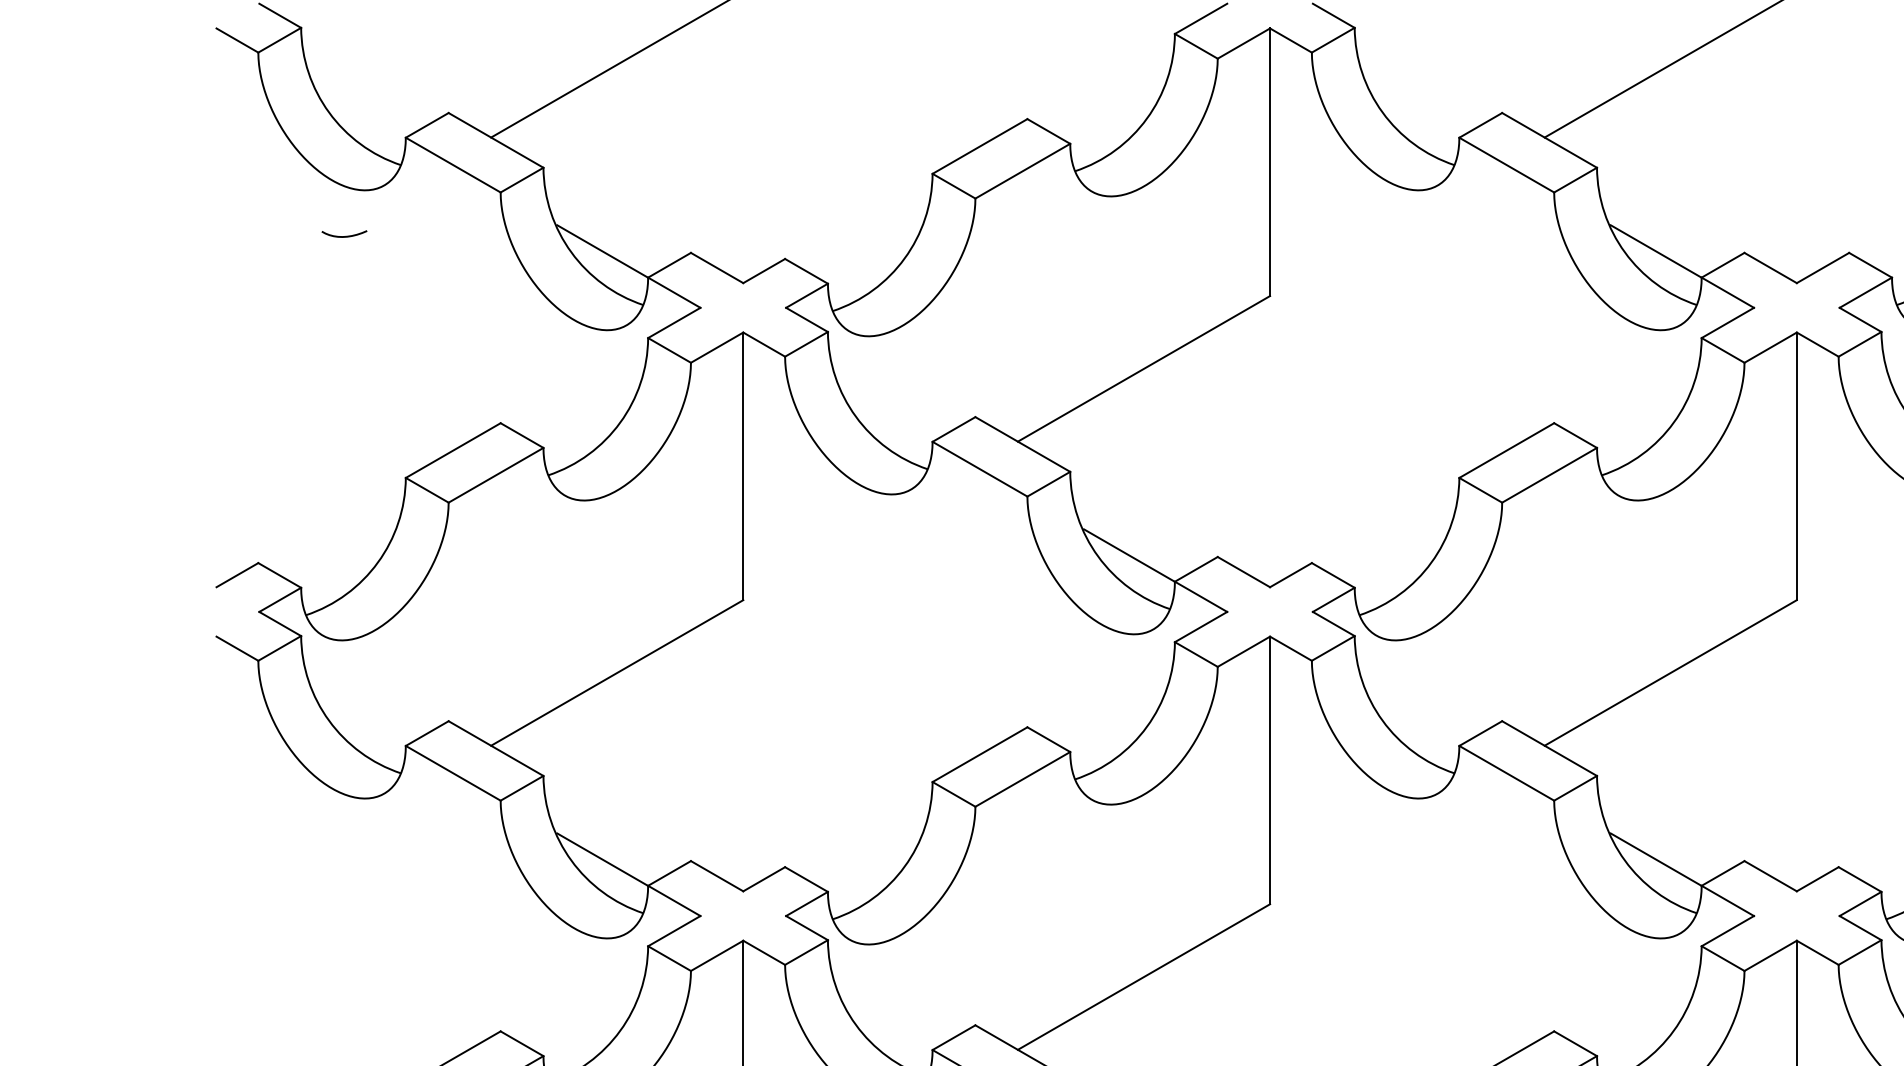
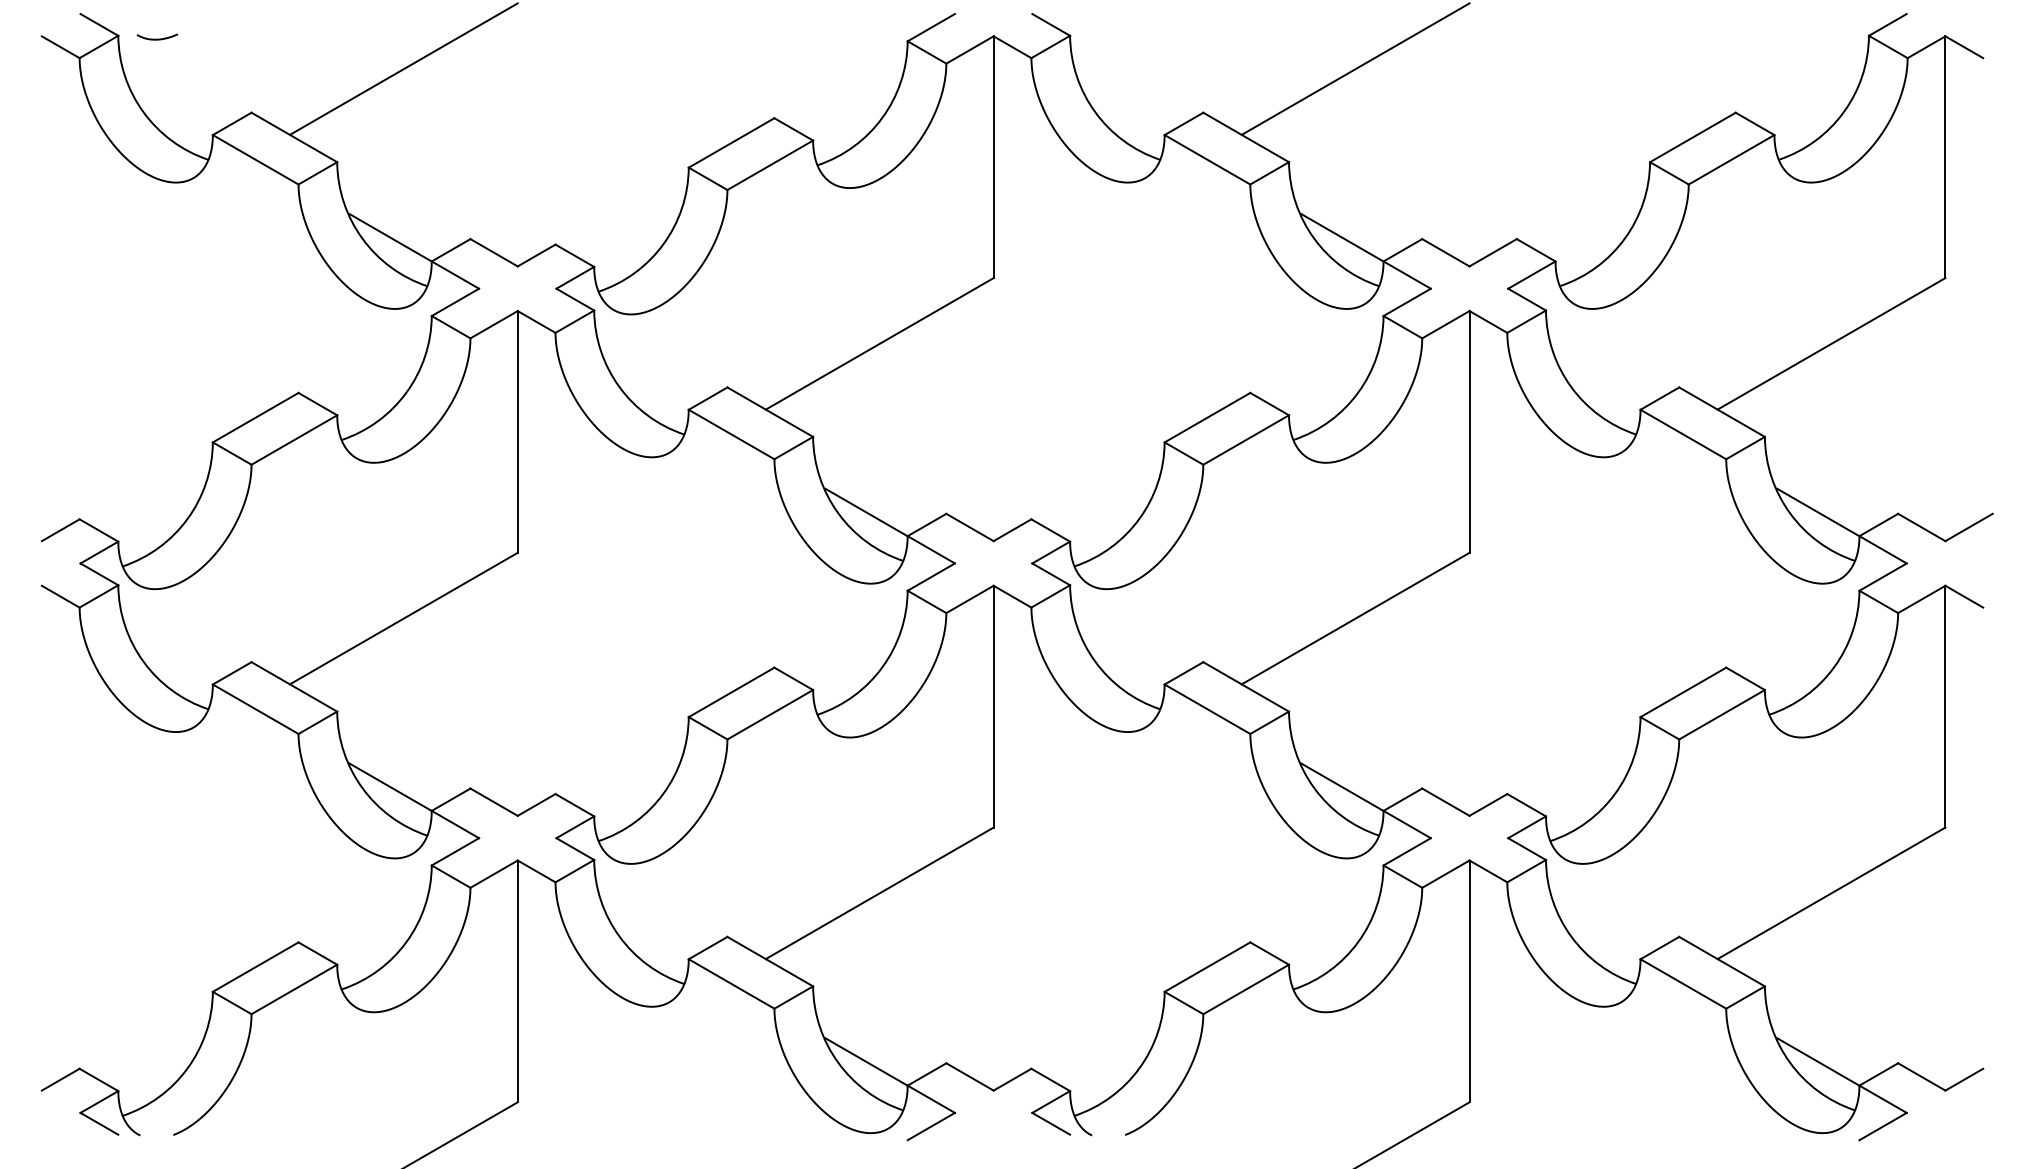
curve: (343, 235) -> (156, 38), moved

